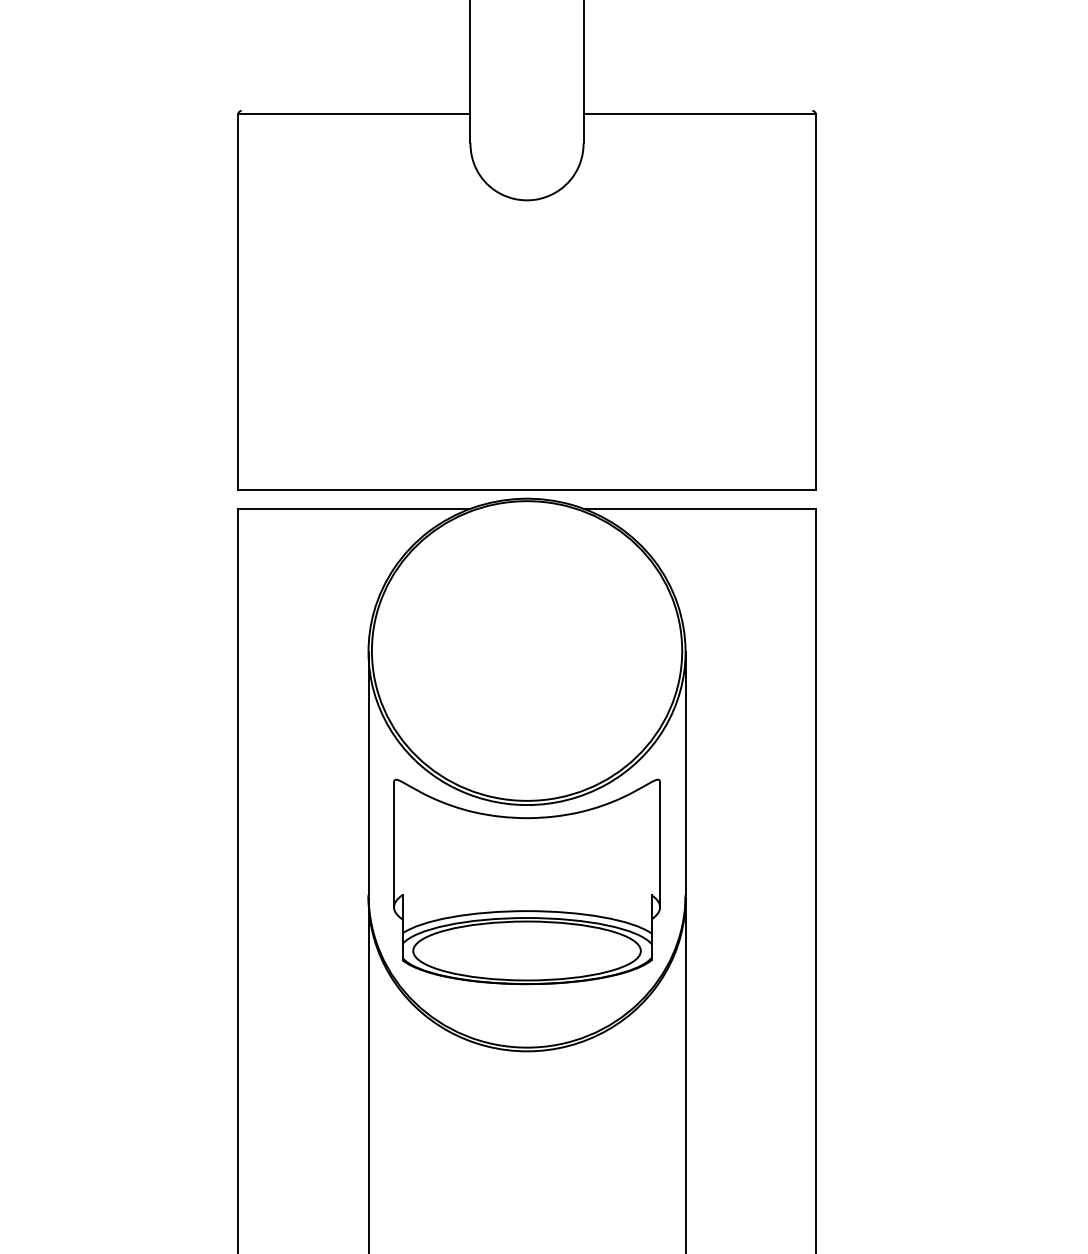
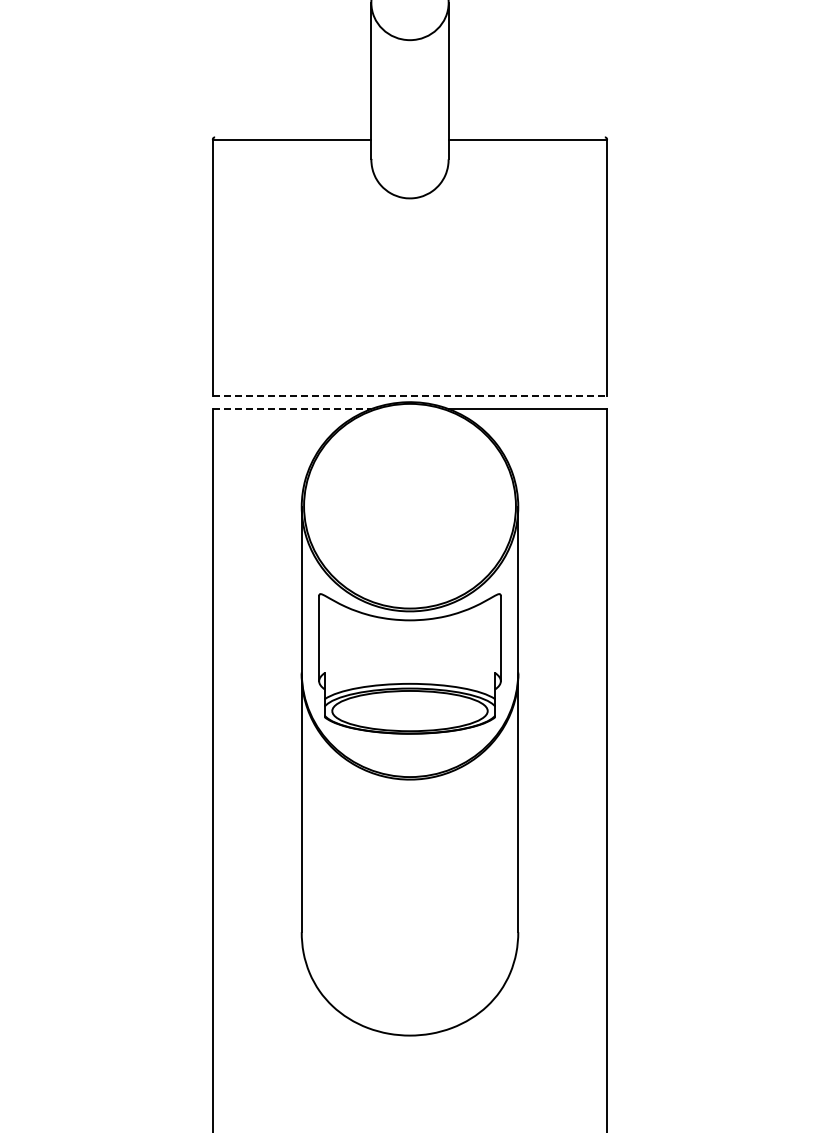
line: (527, 490) -> (410, 396), solid -> dashed
line: (355, 509) -> (292, 409), solid -> dashed

